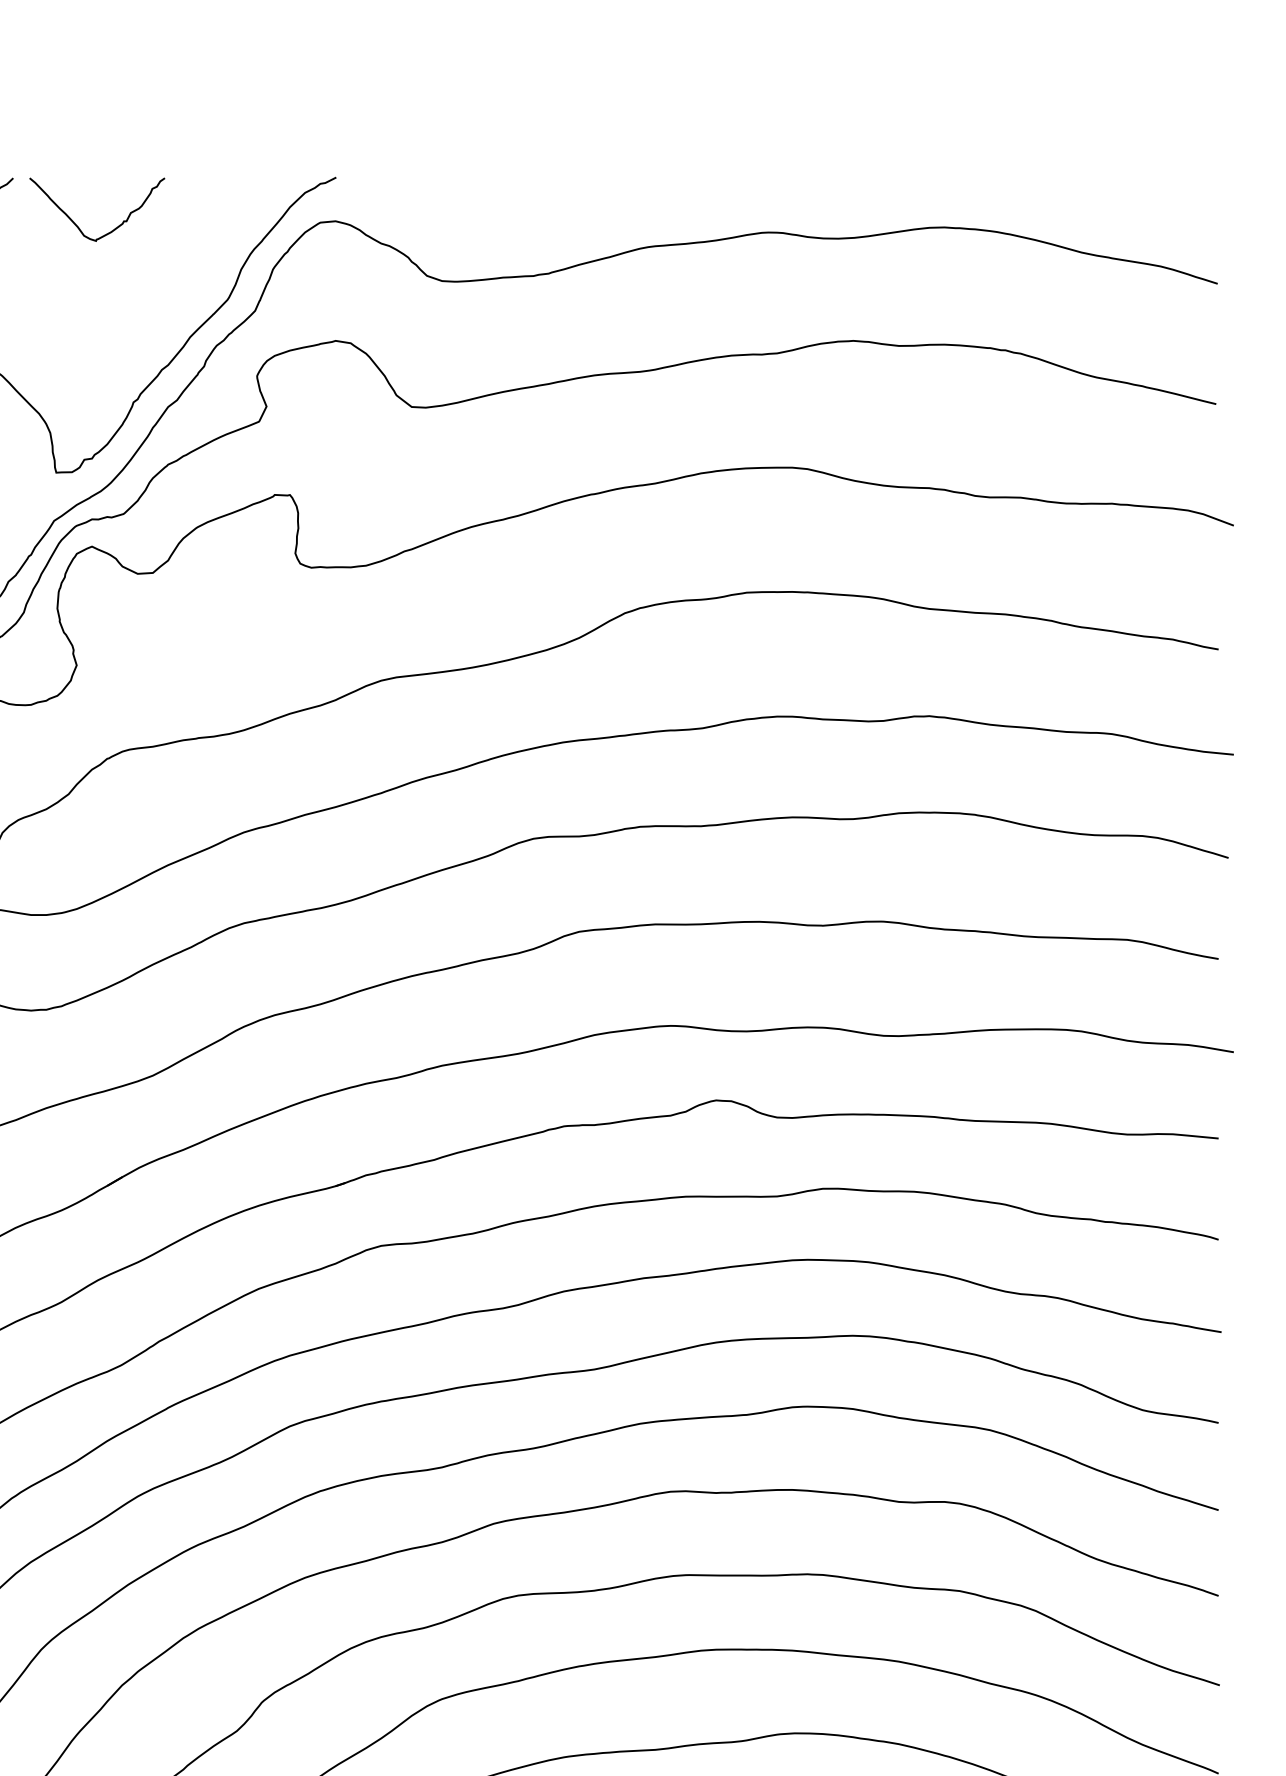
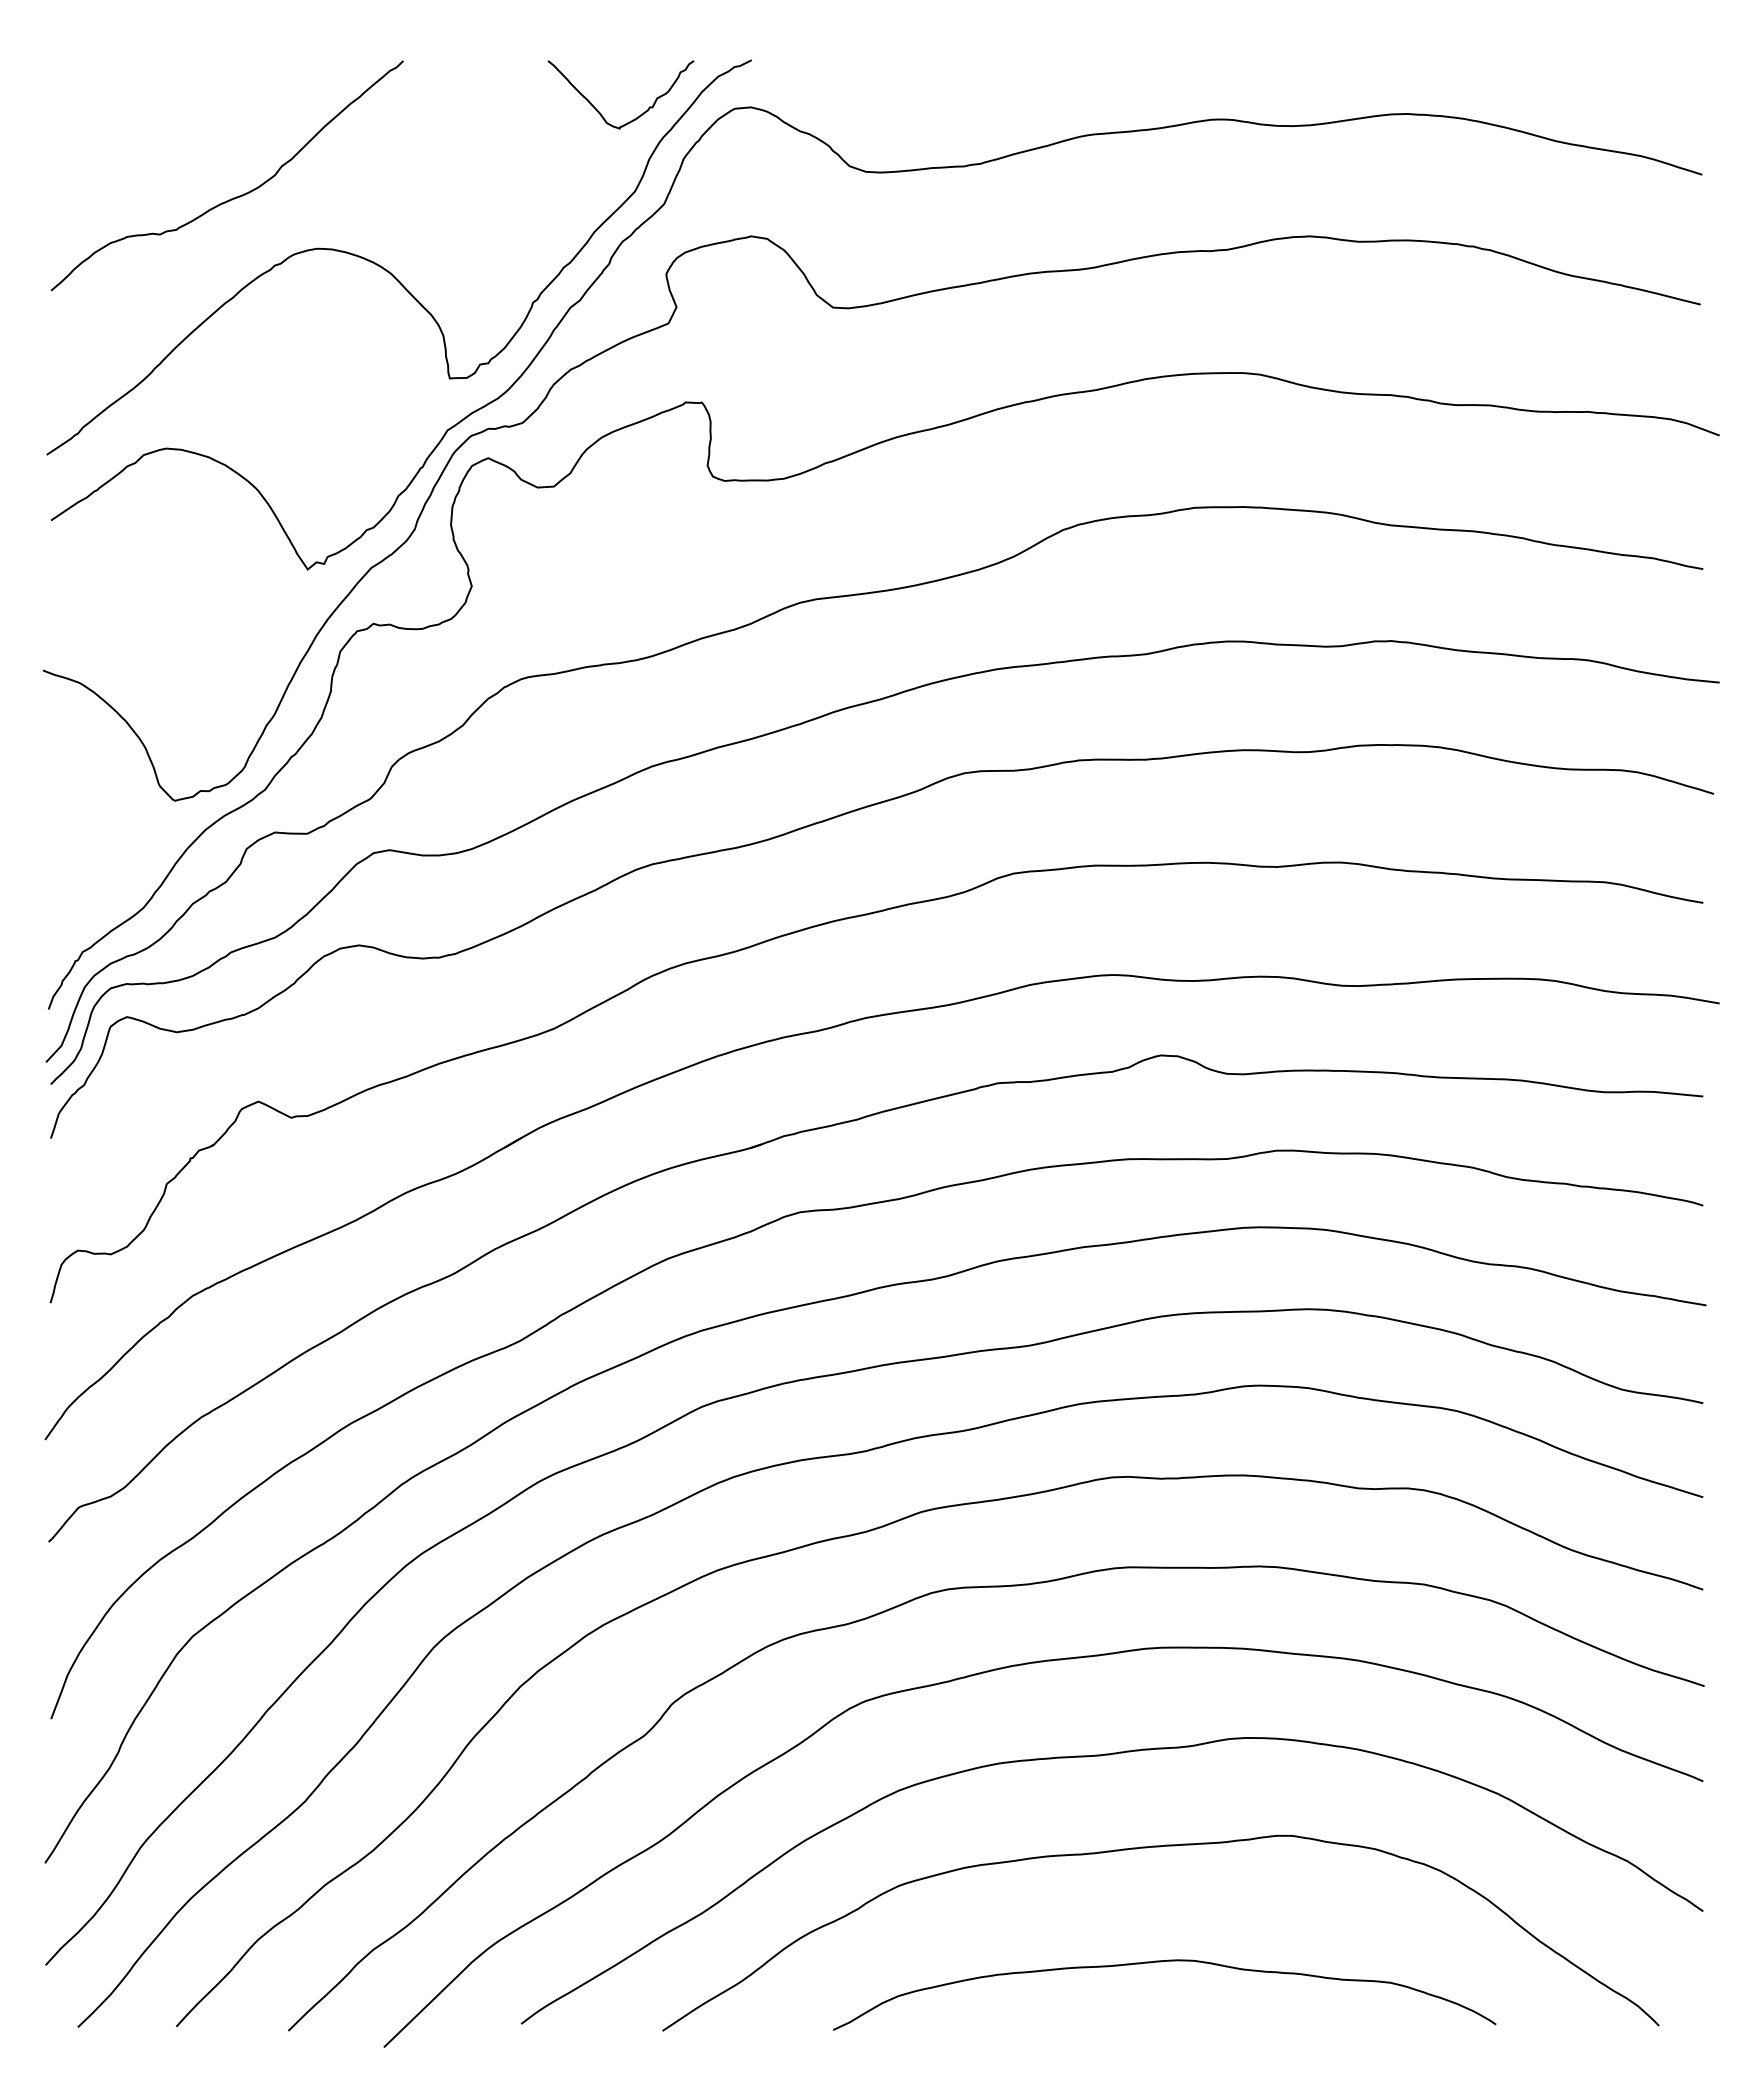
curve: (79, 226) -> (601, 113), moved

